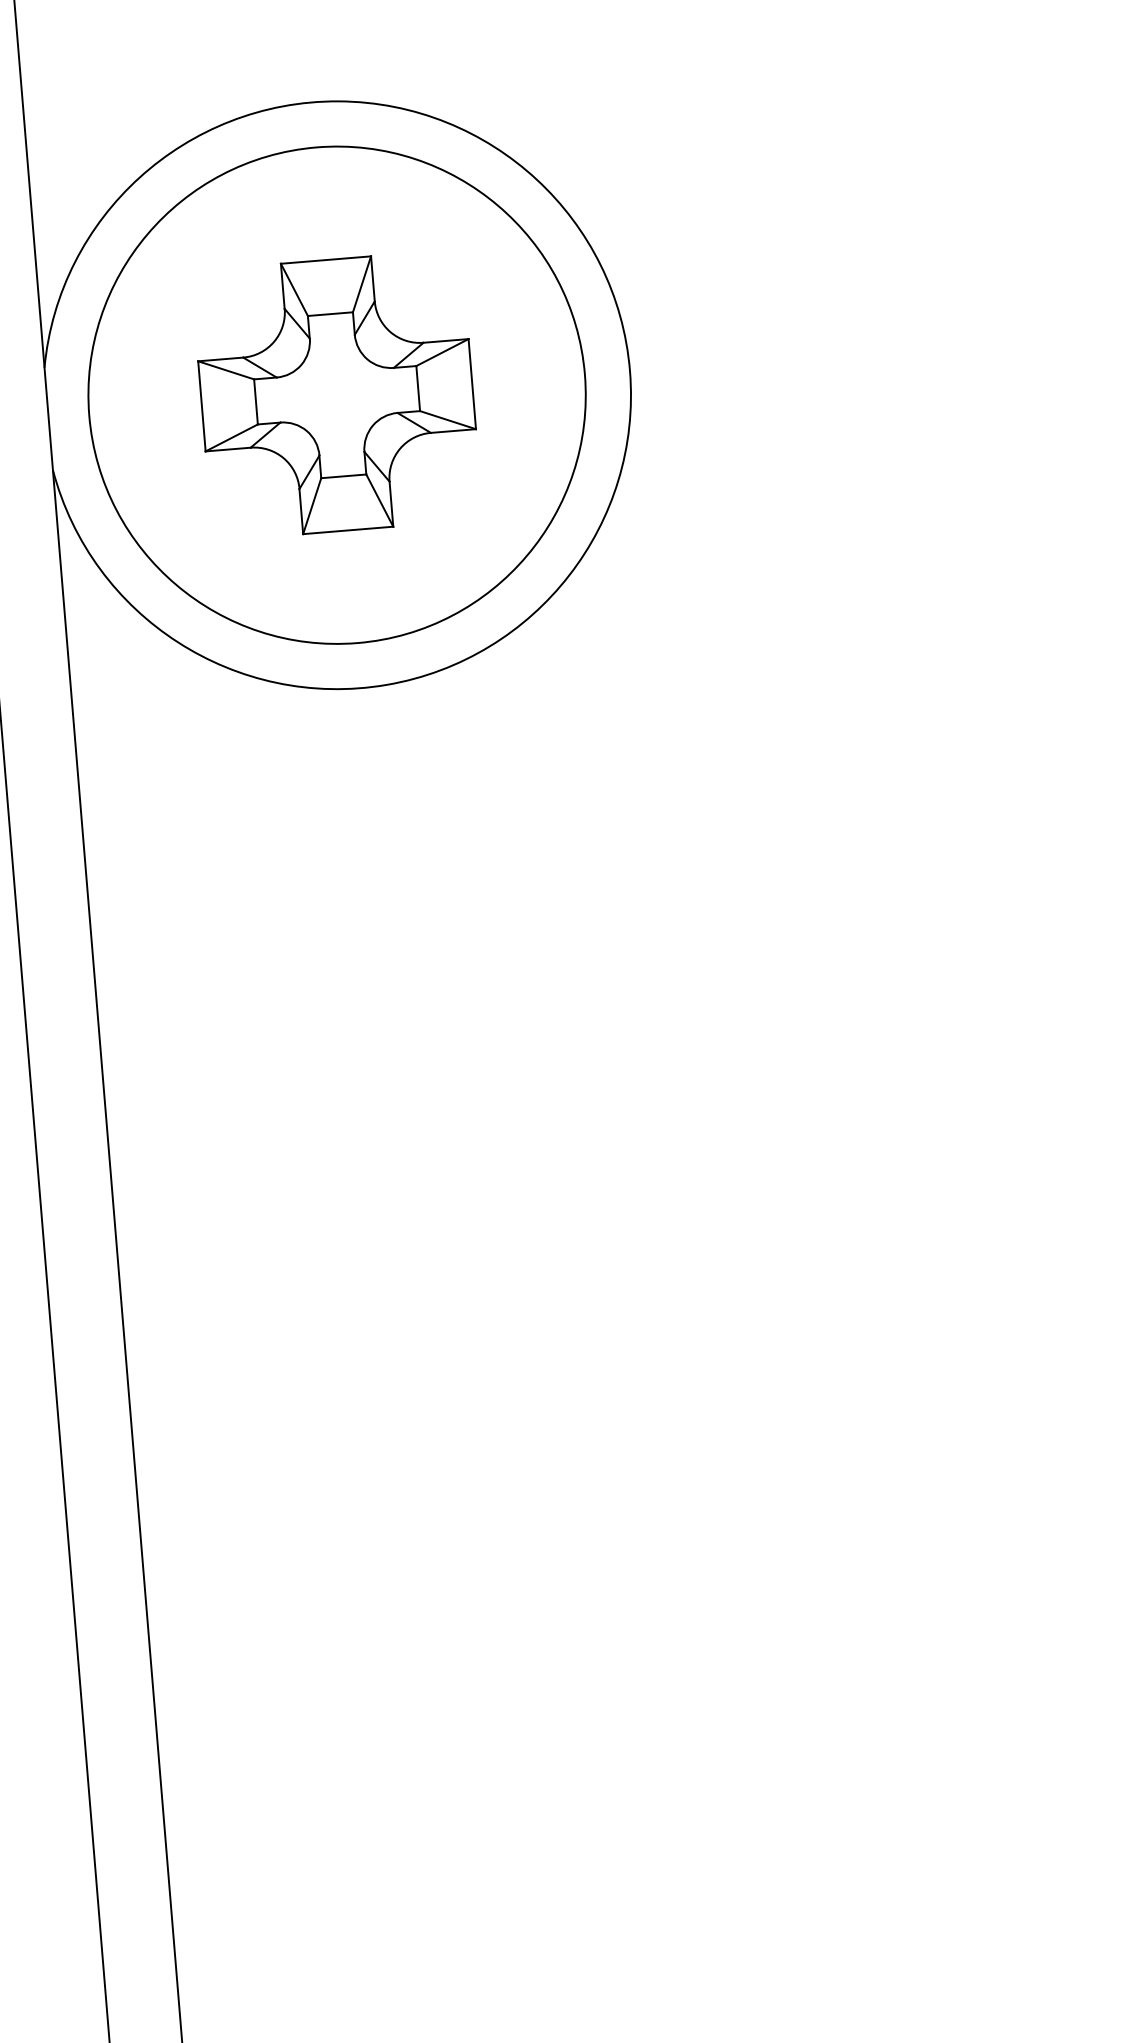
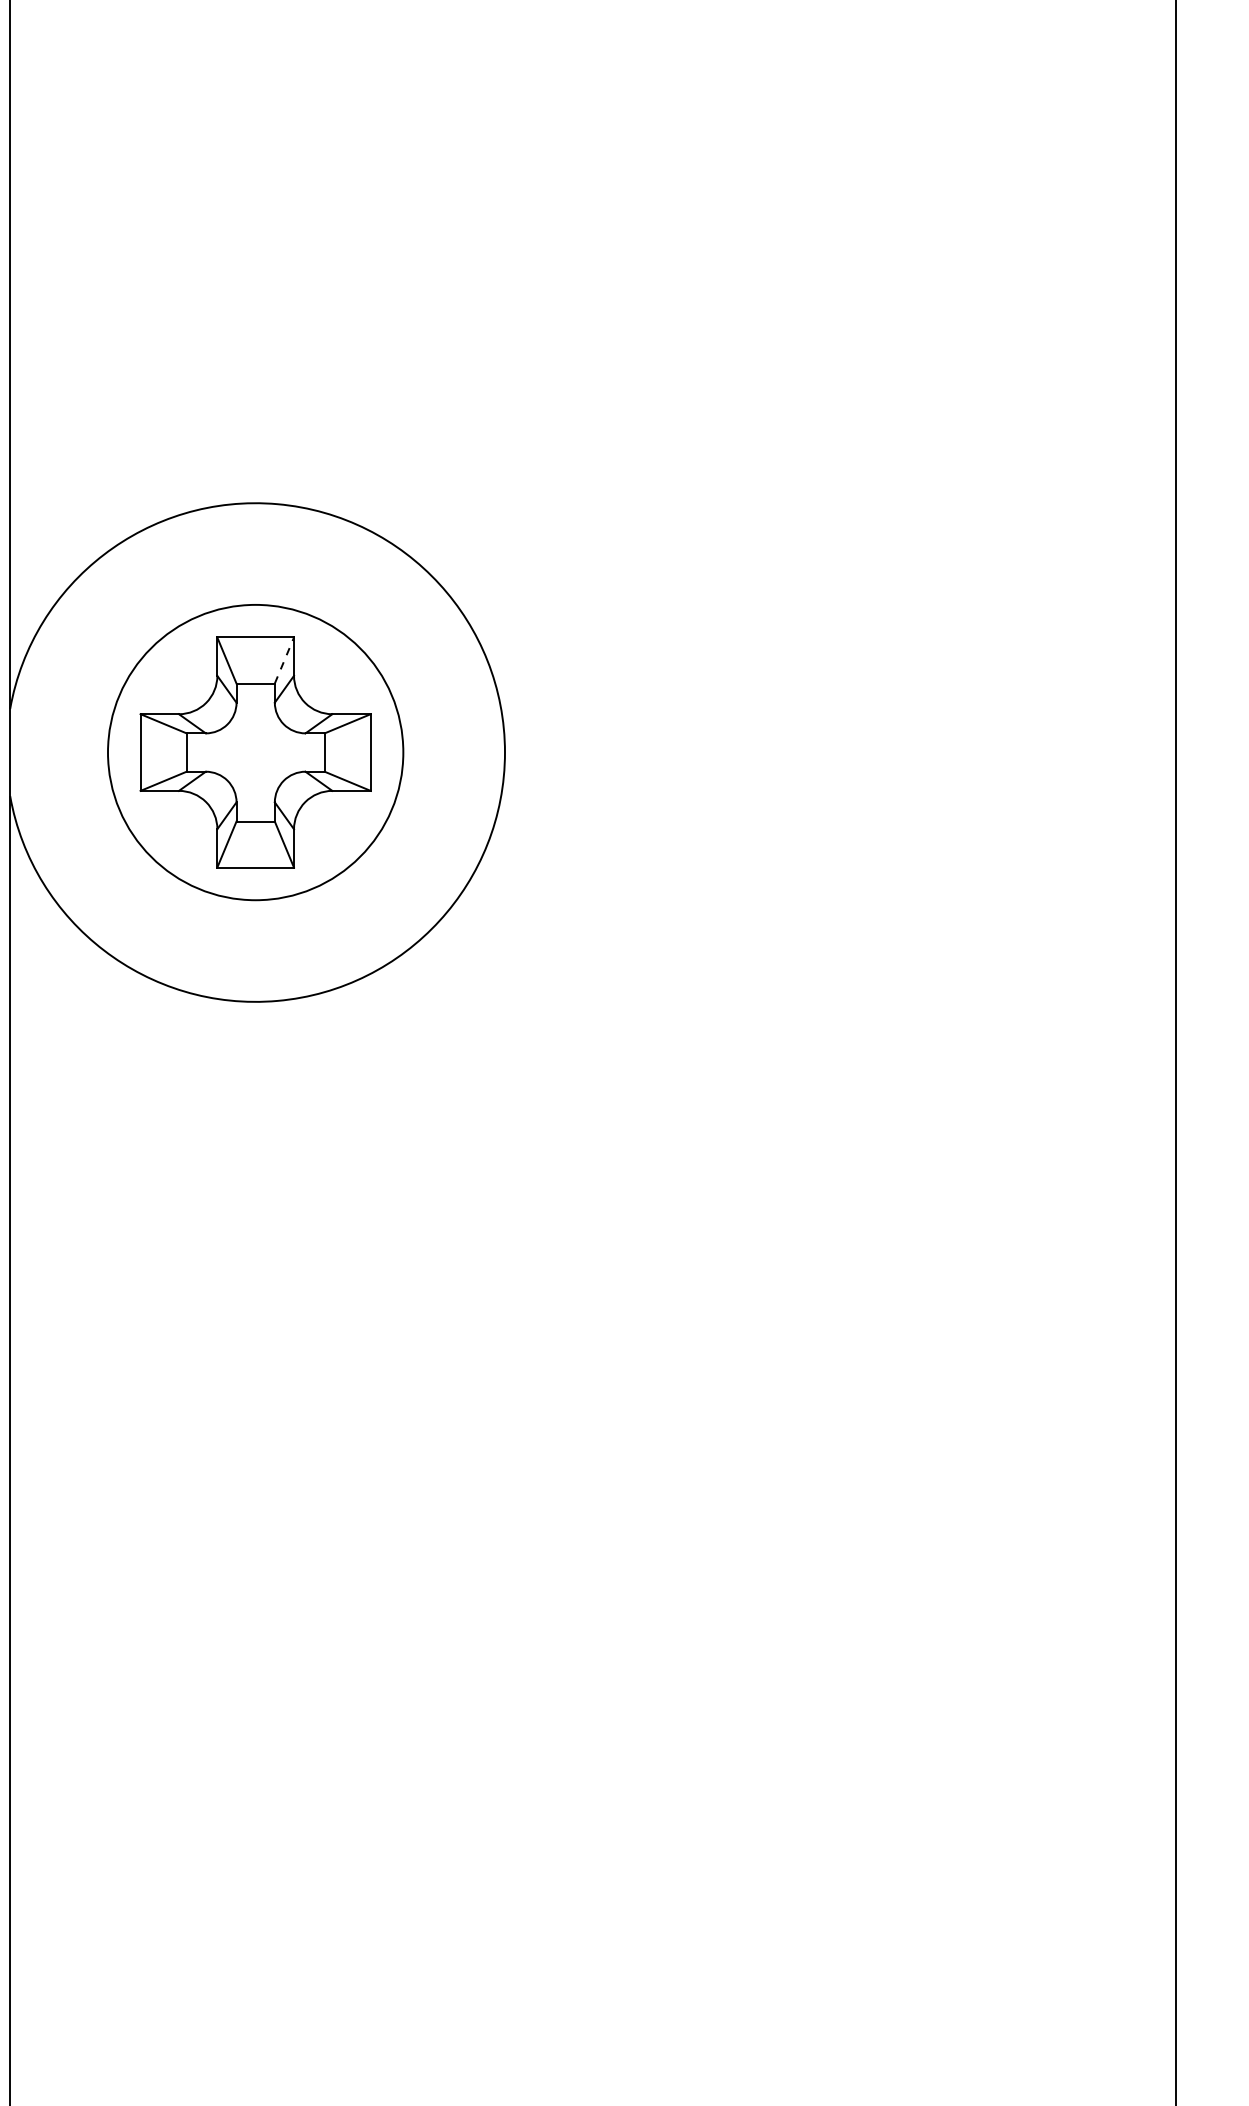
line: (362, 284) -> (284, 660), solid -> dashed
circle: (336, 395) -> (255, 752), size x0.7

